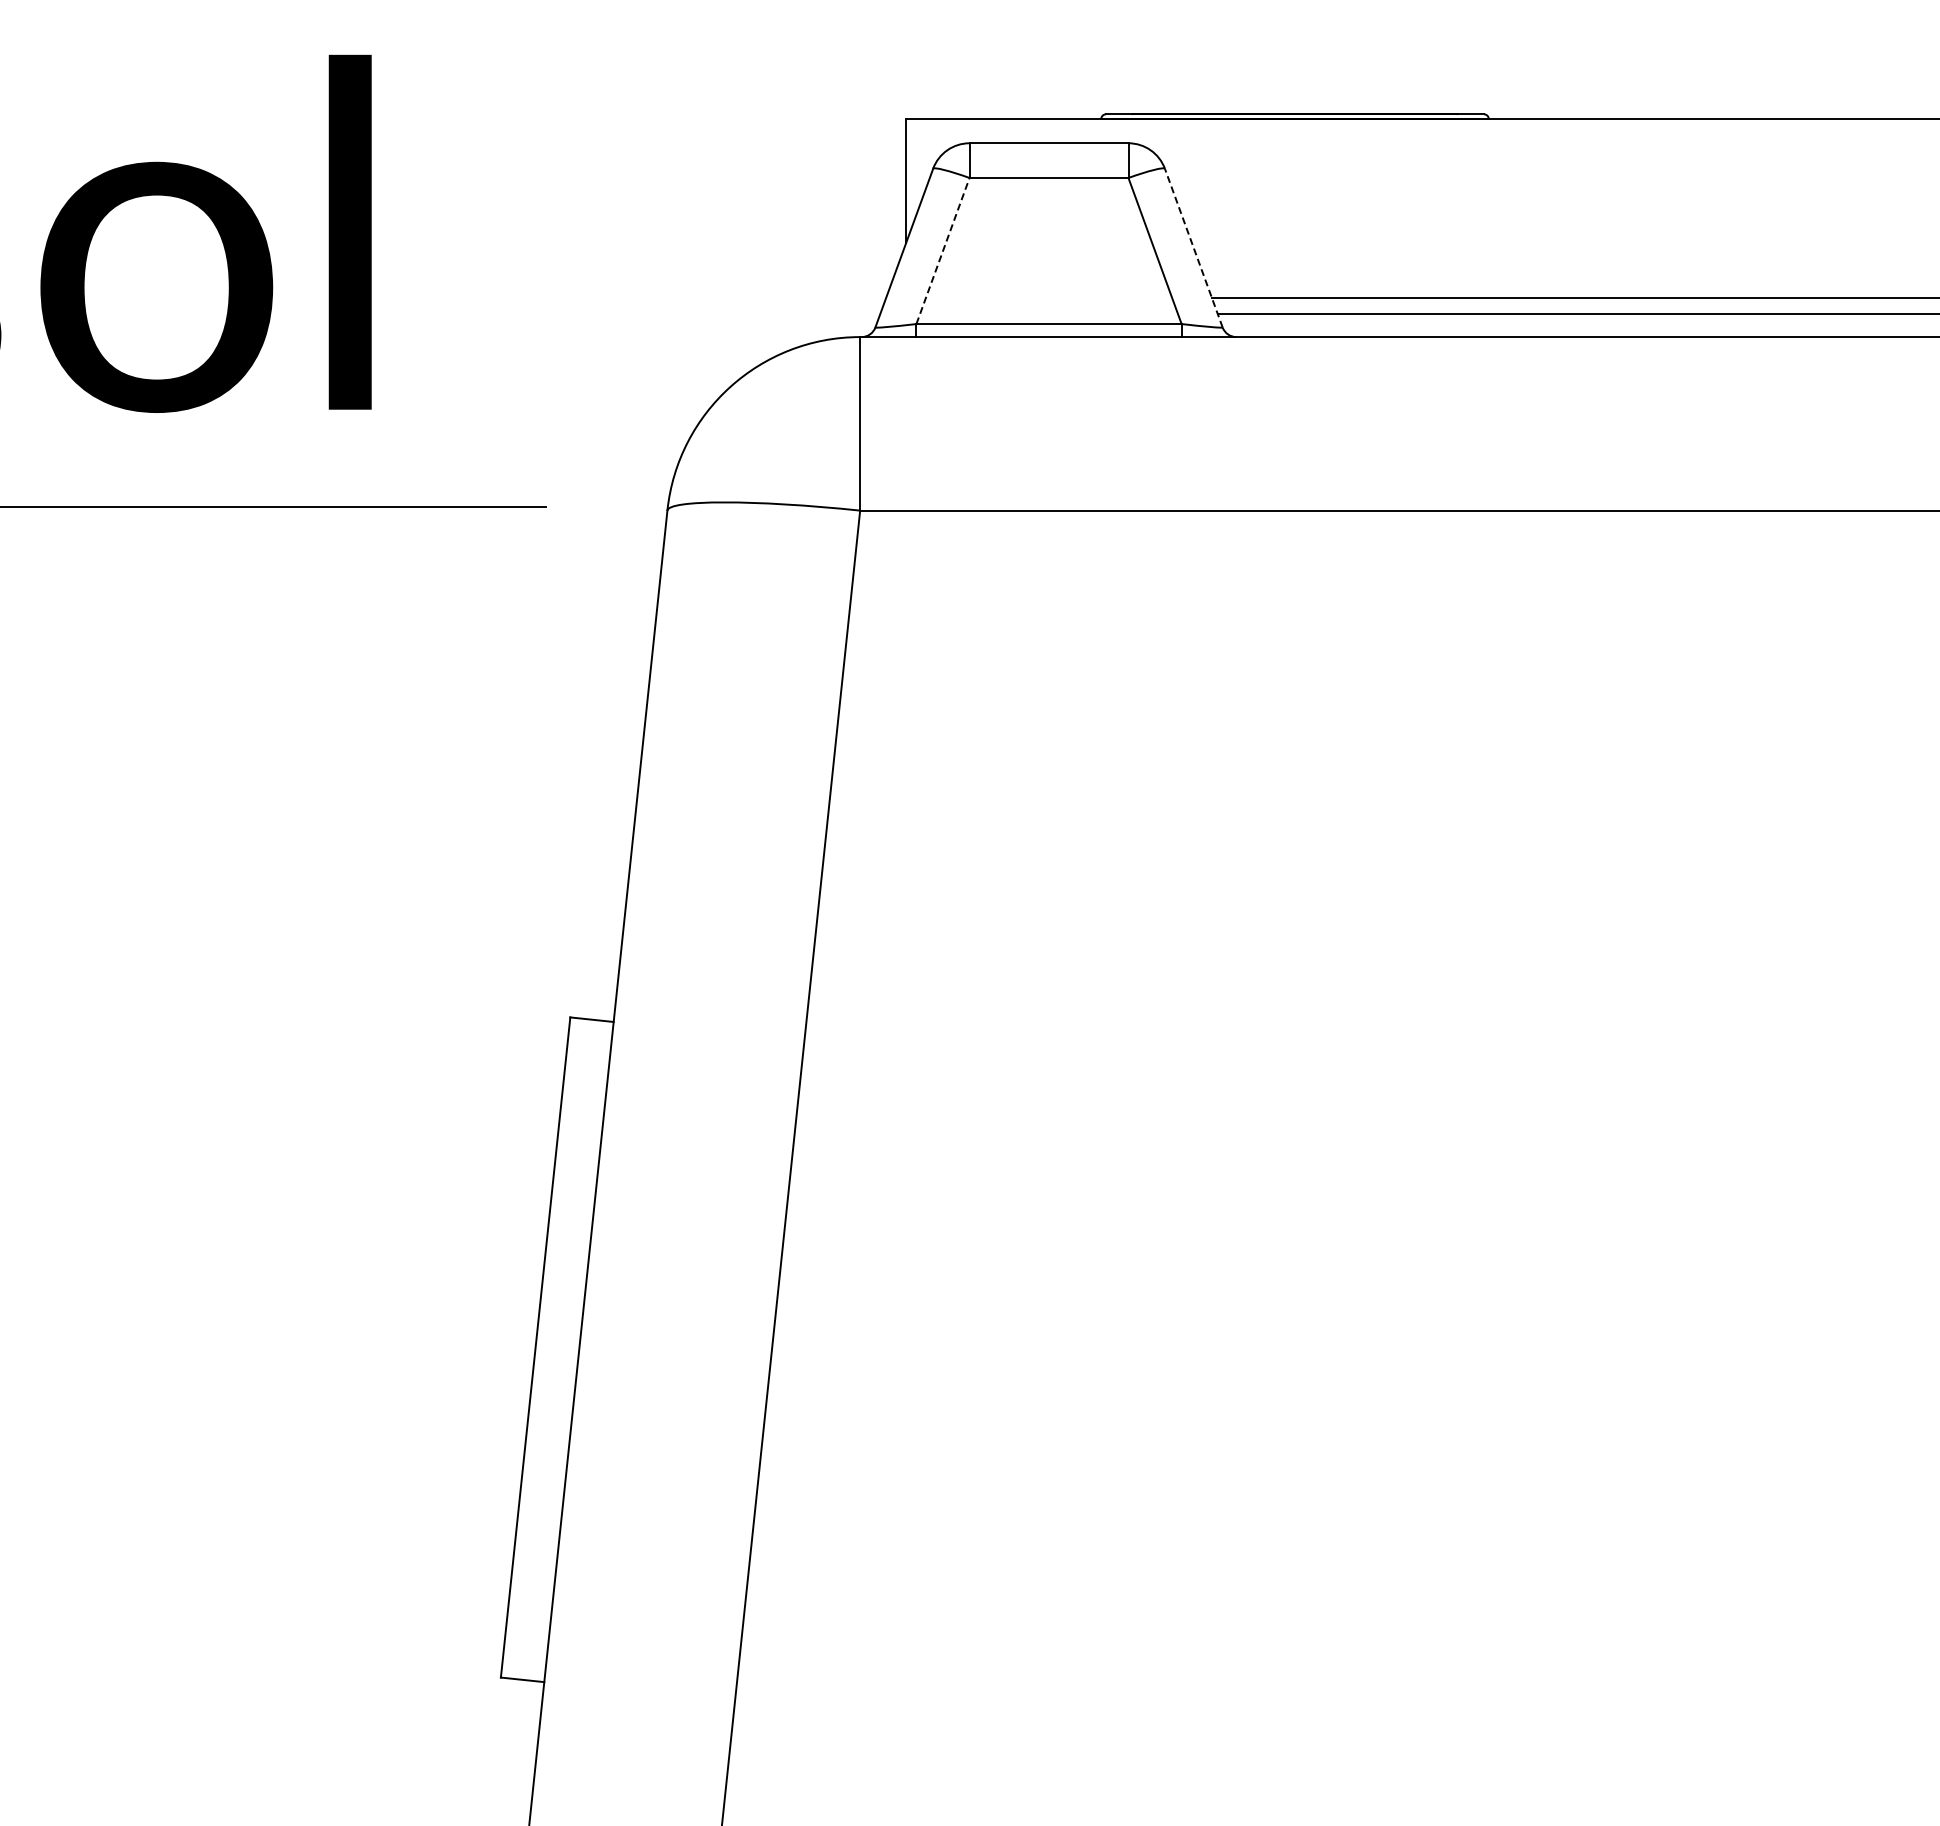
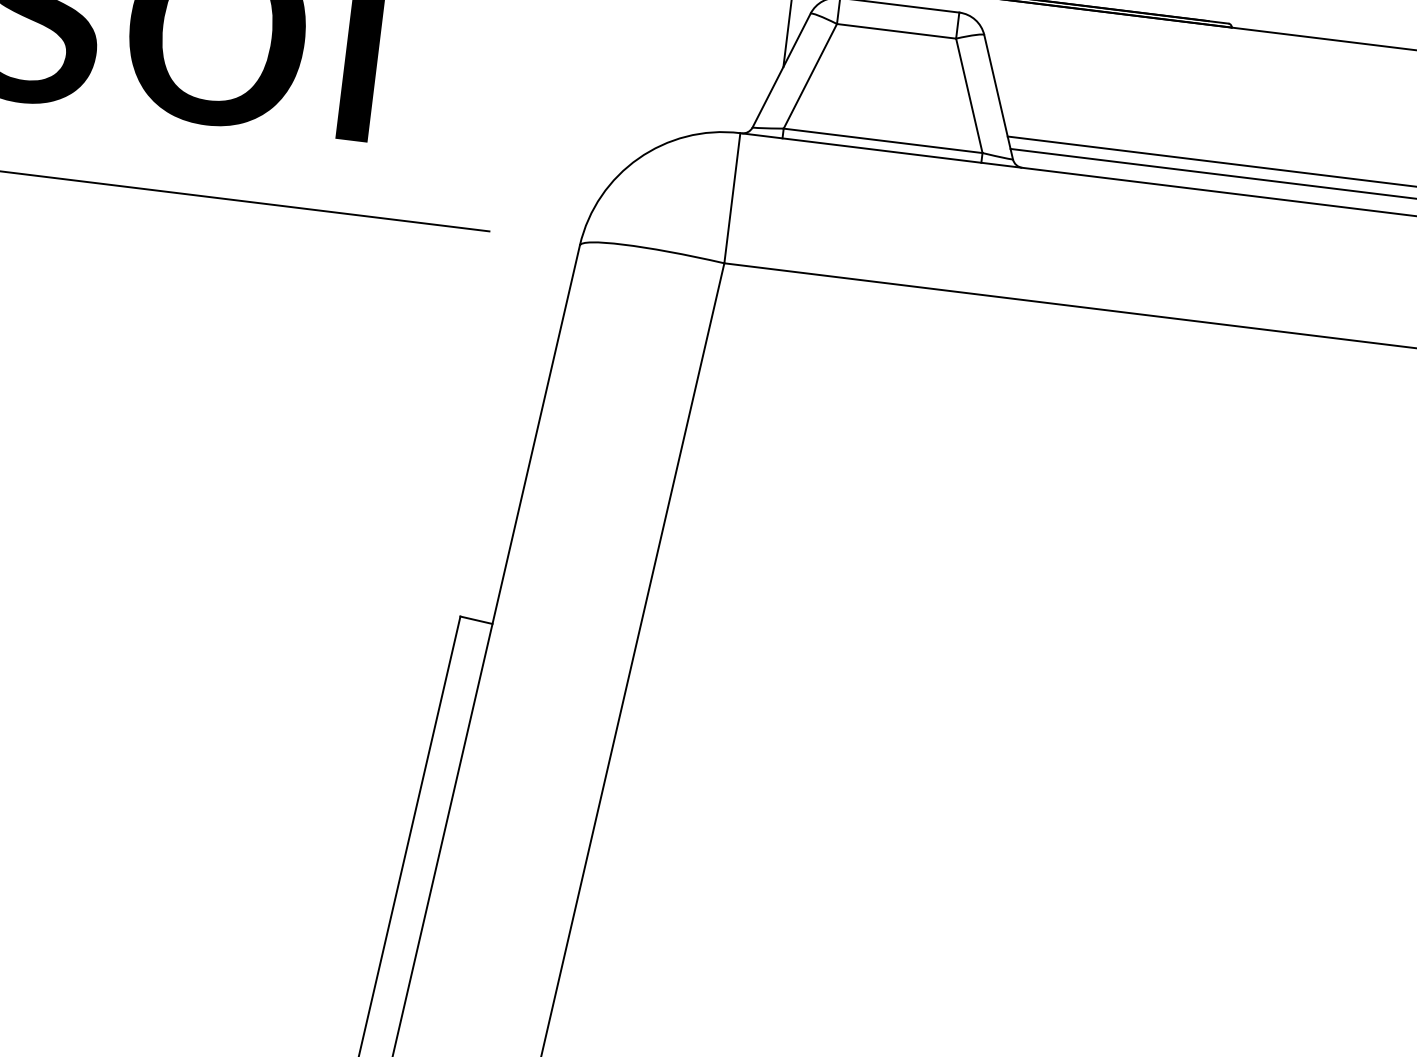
line: (1193, 247) -> (998, 96), dashed -> solid
line: (943, 251) -> (810, 76), dashed -> solid

